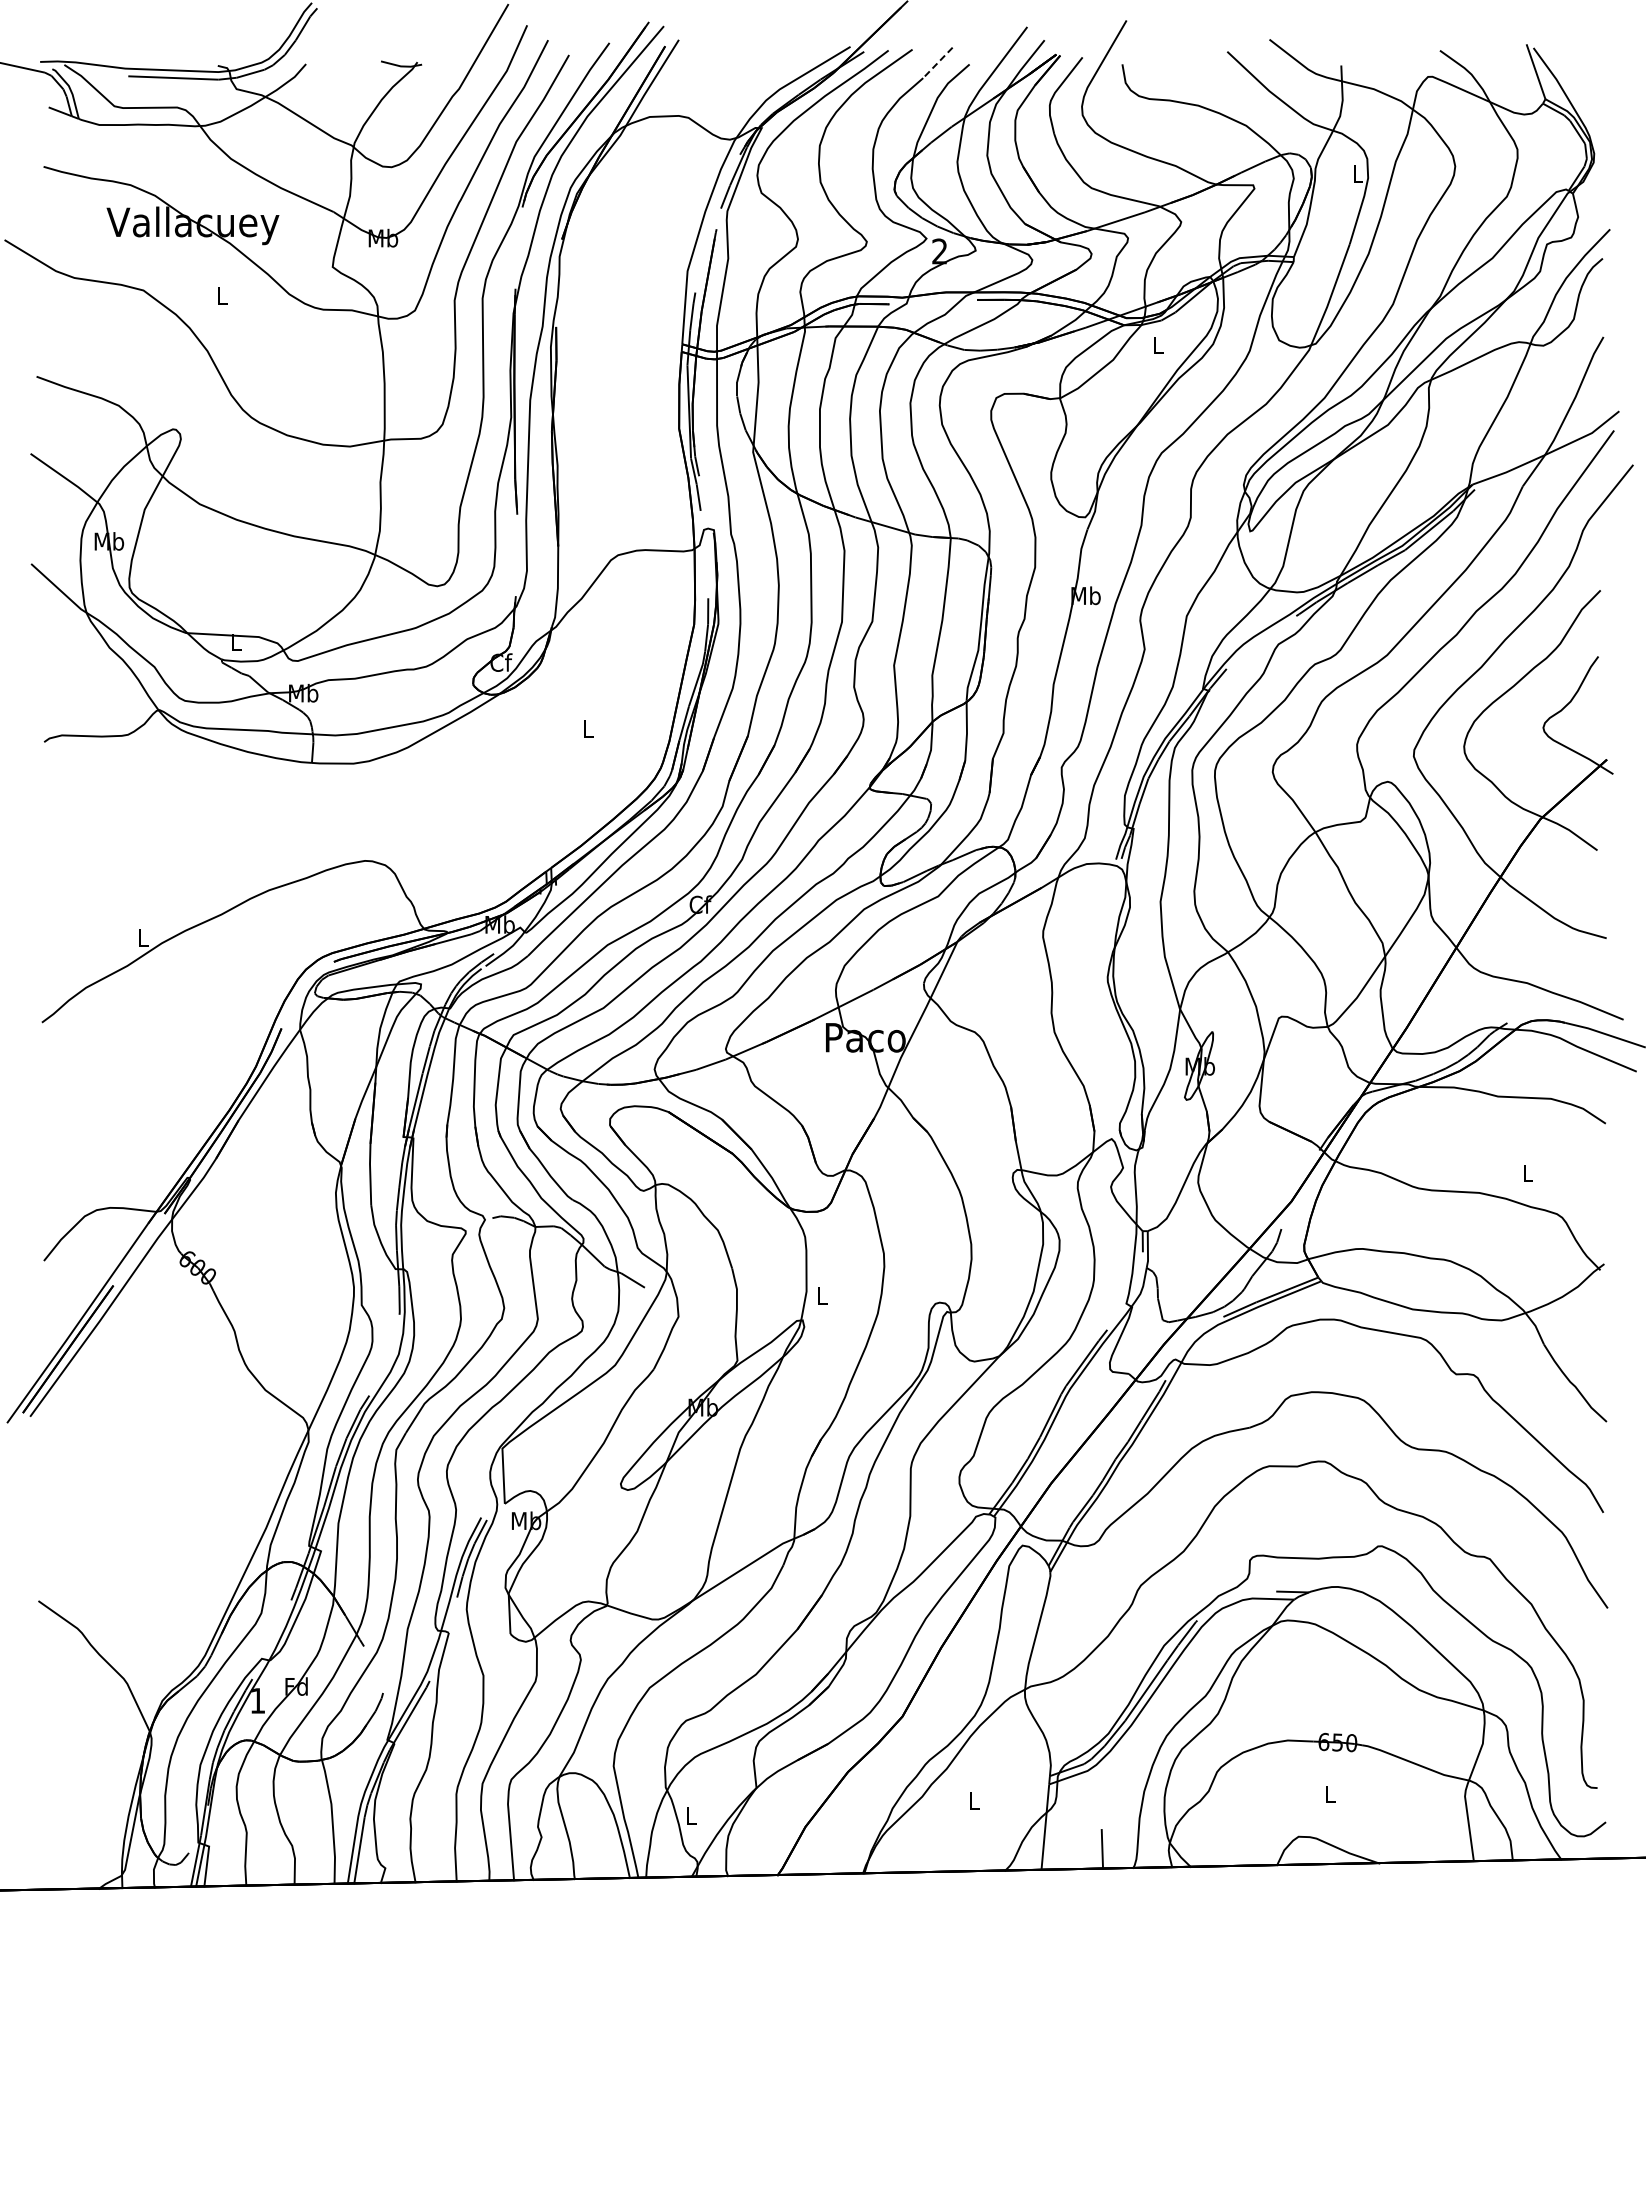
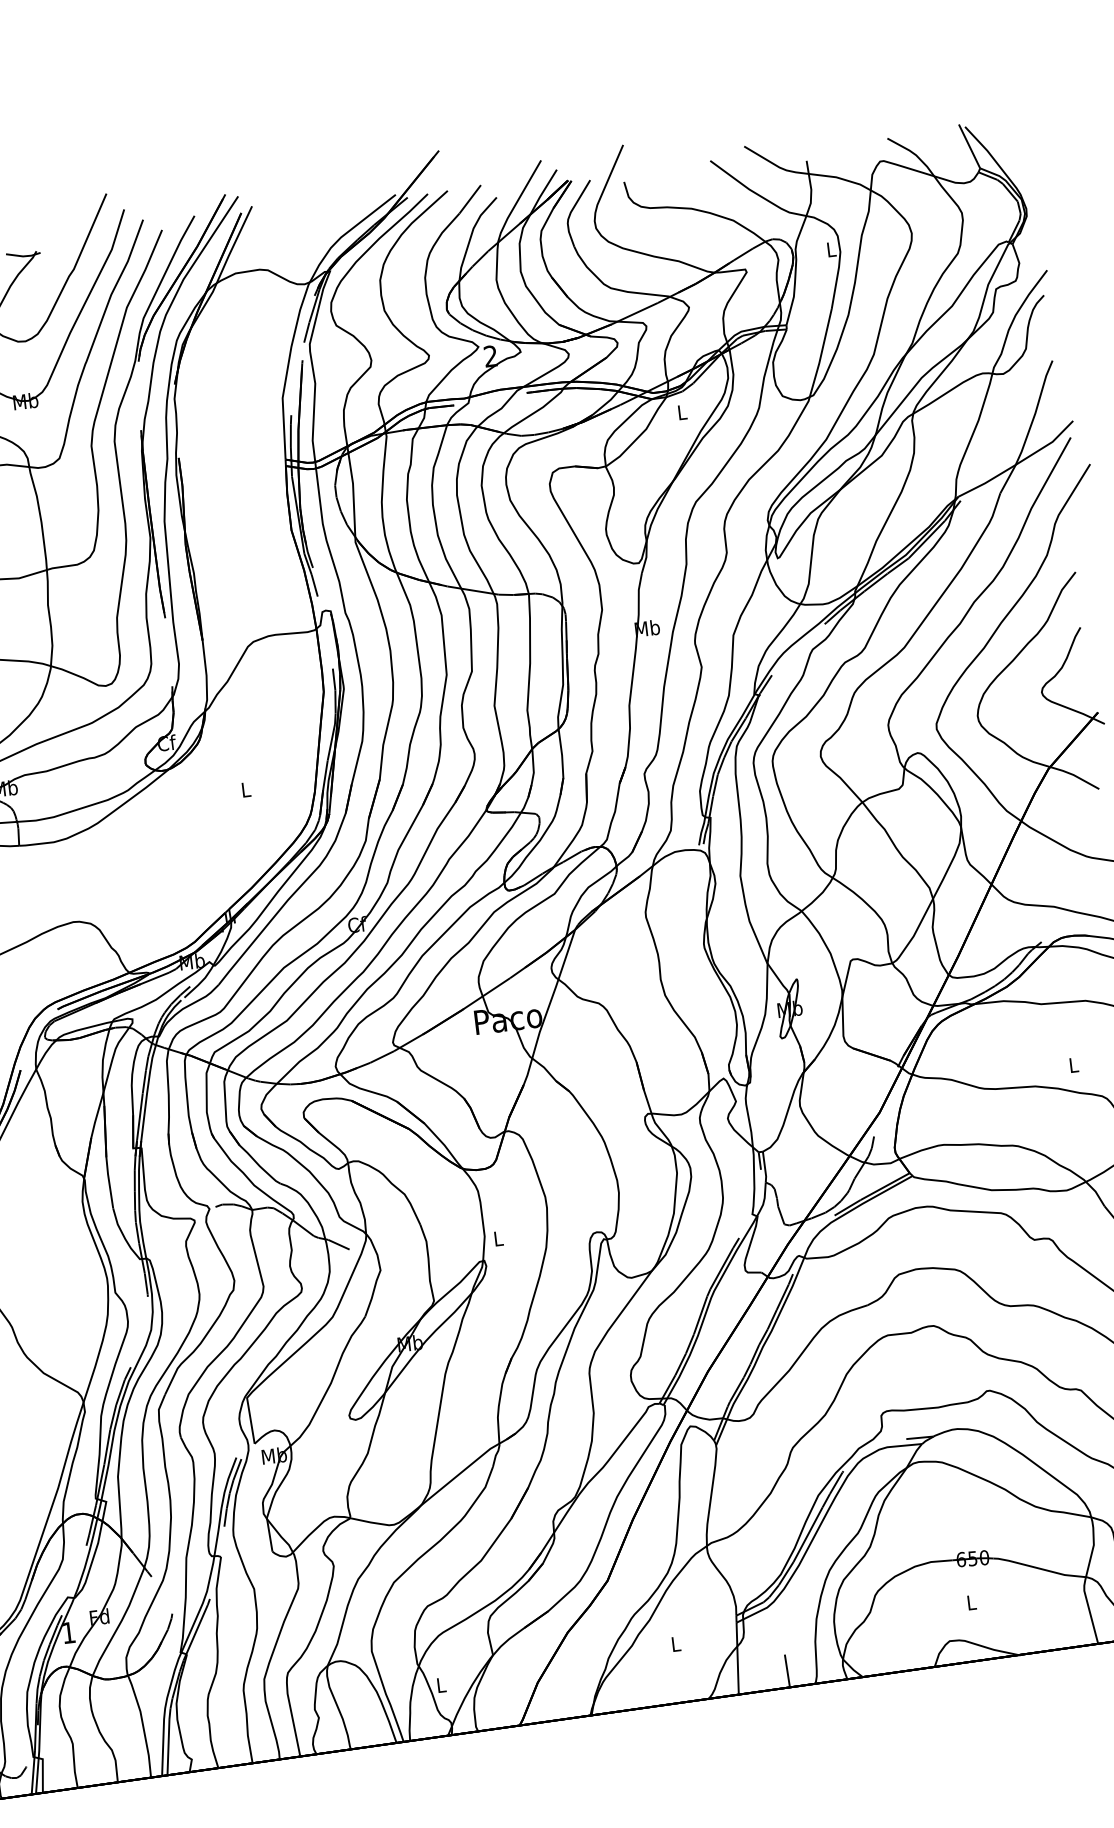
line: (937, 63) -> (469, 199), dashed -> solid

